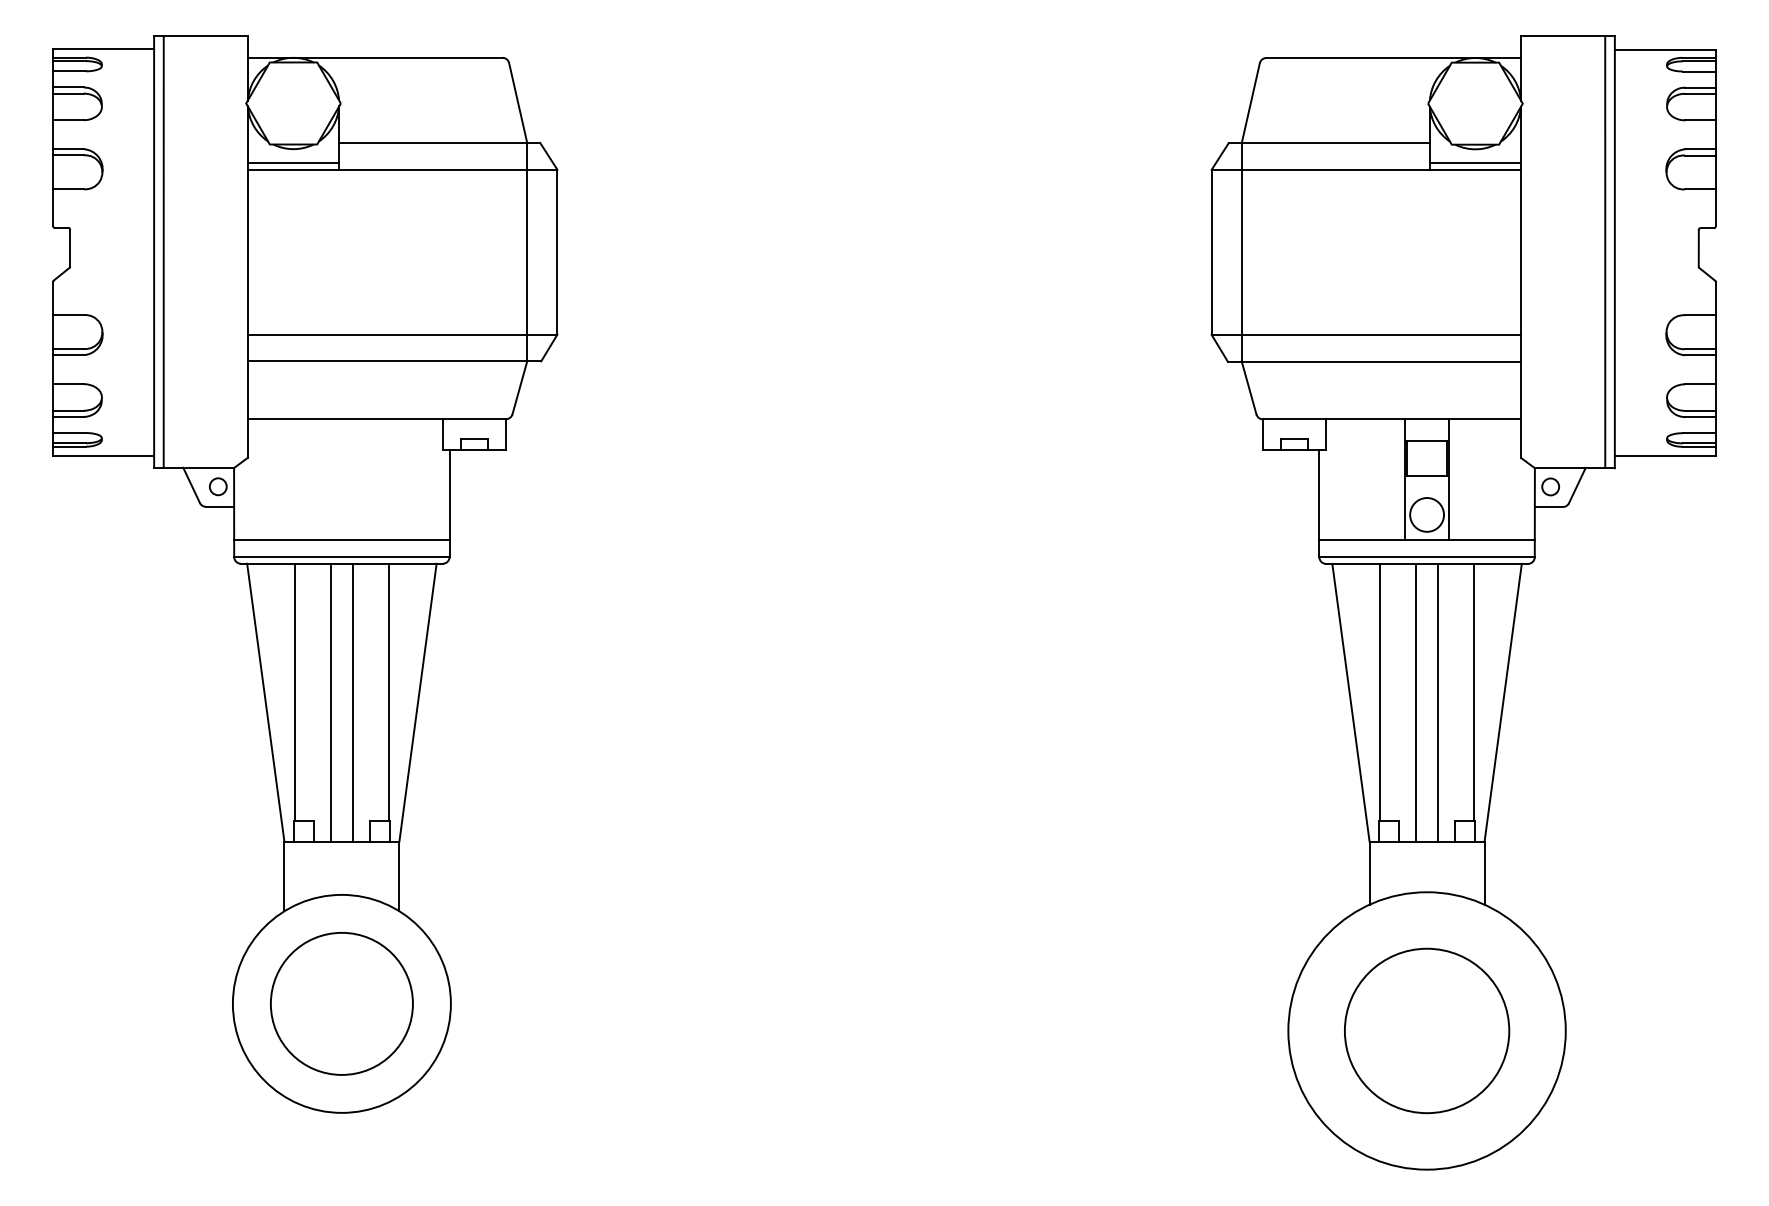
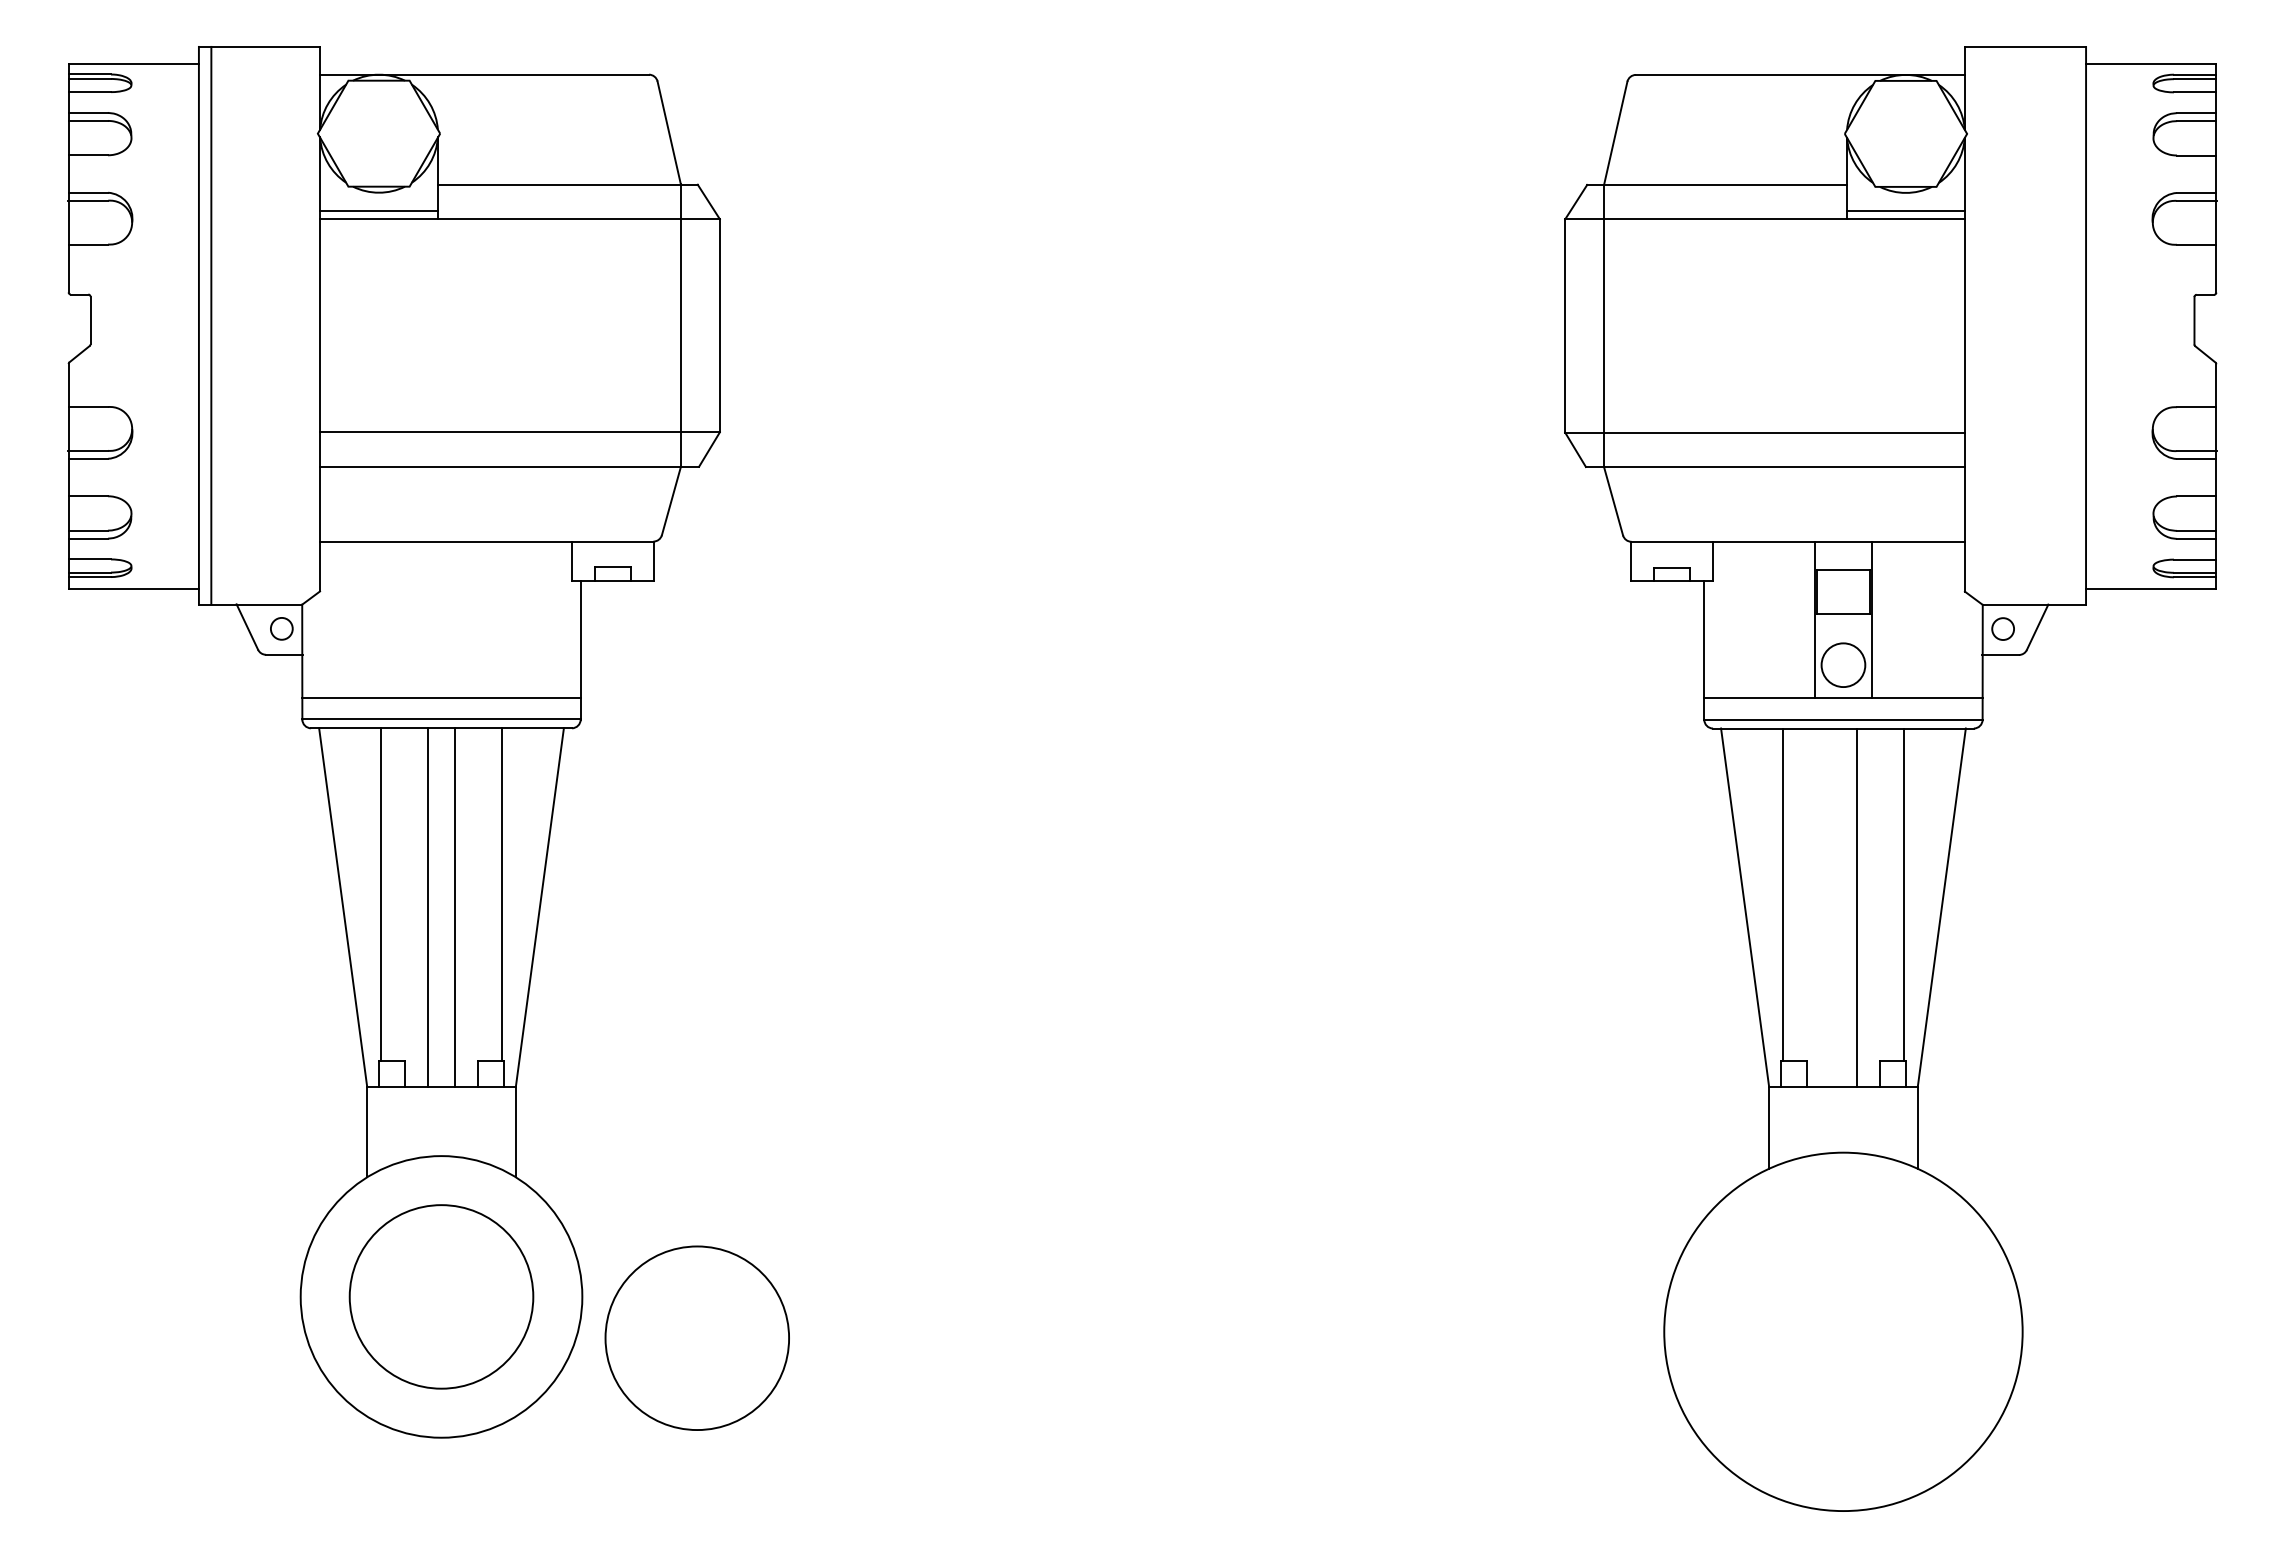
line: (1605, 252) -> (2073, 326), removed
line: (1416, 702) -> (1829, 907), removed
circle: (1427, 1030) -> (1844, 1331), removed
circle: (539, 1035) -> (696, 1337), added

